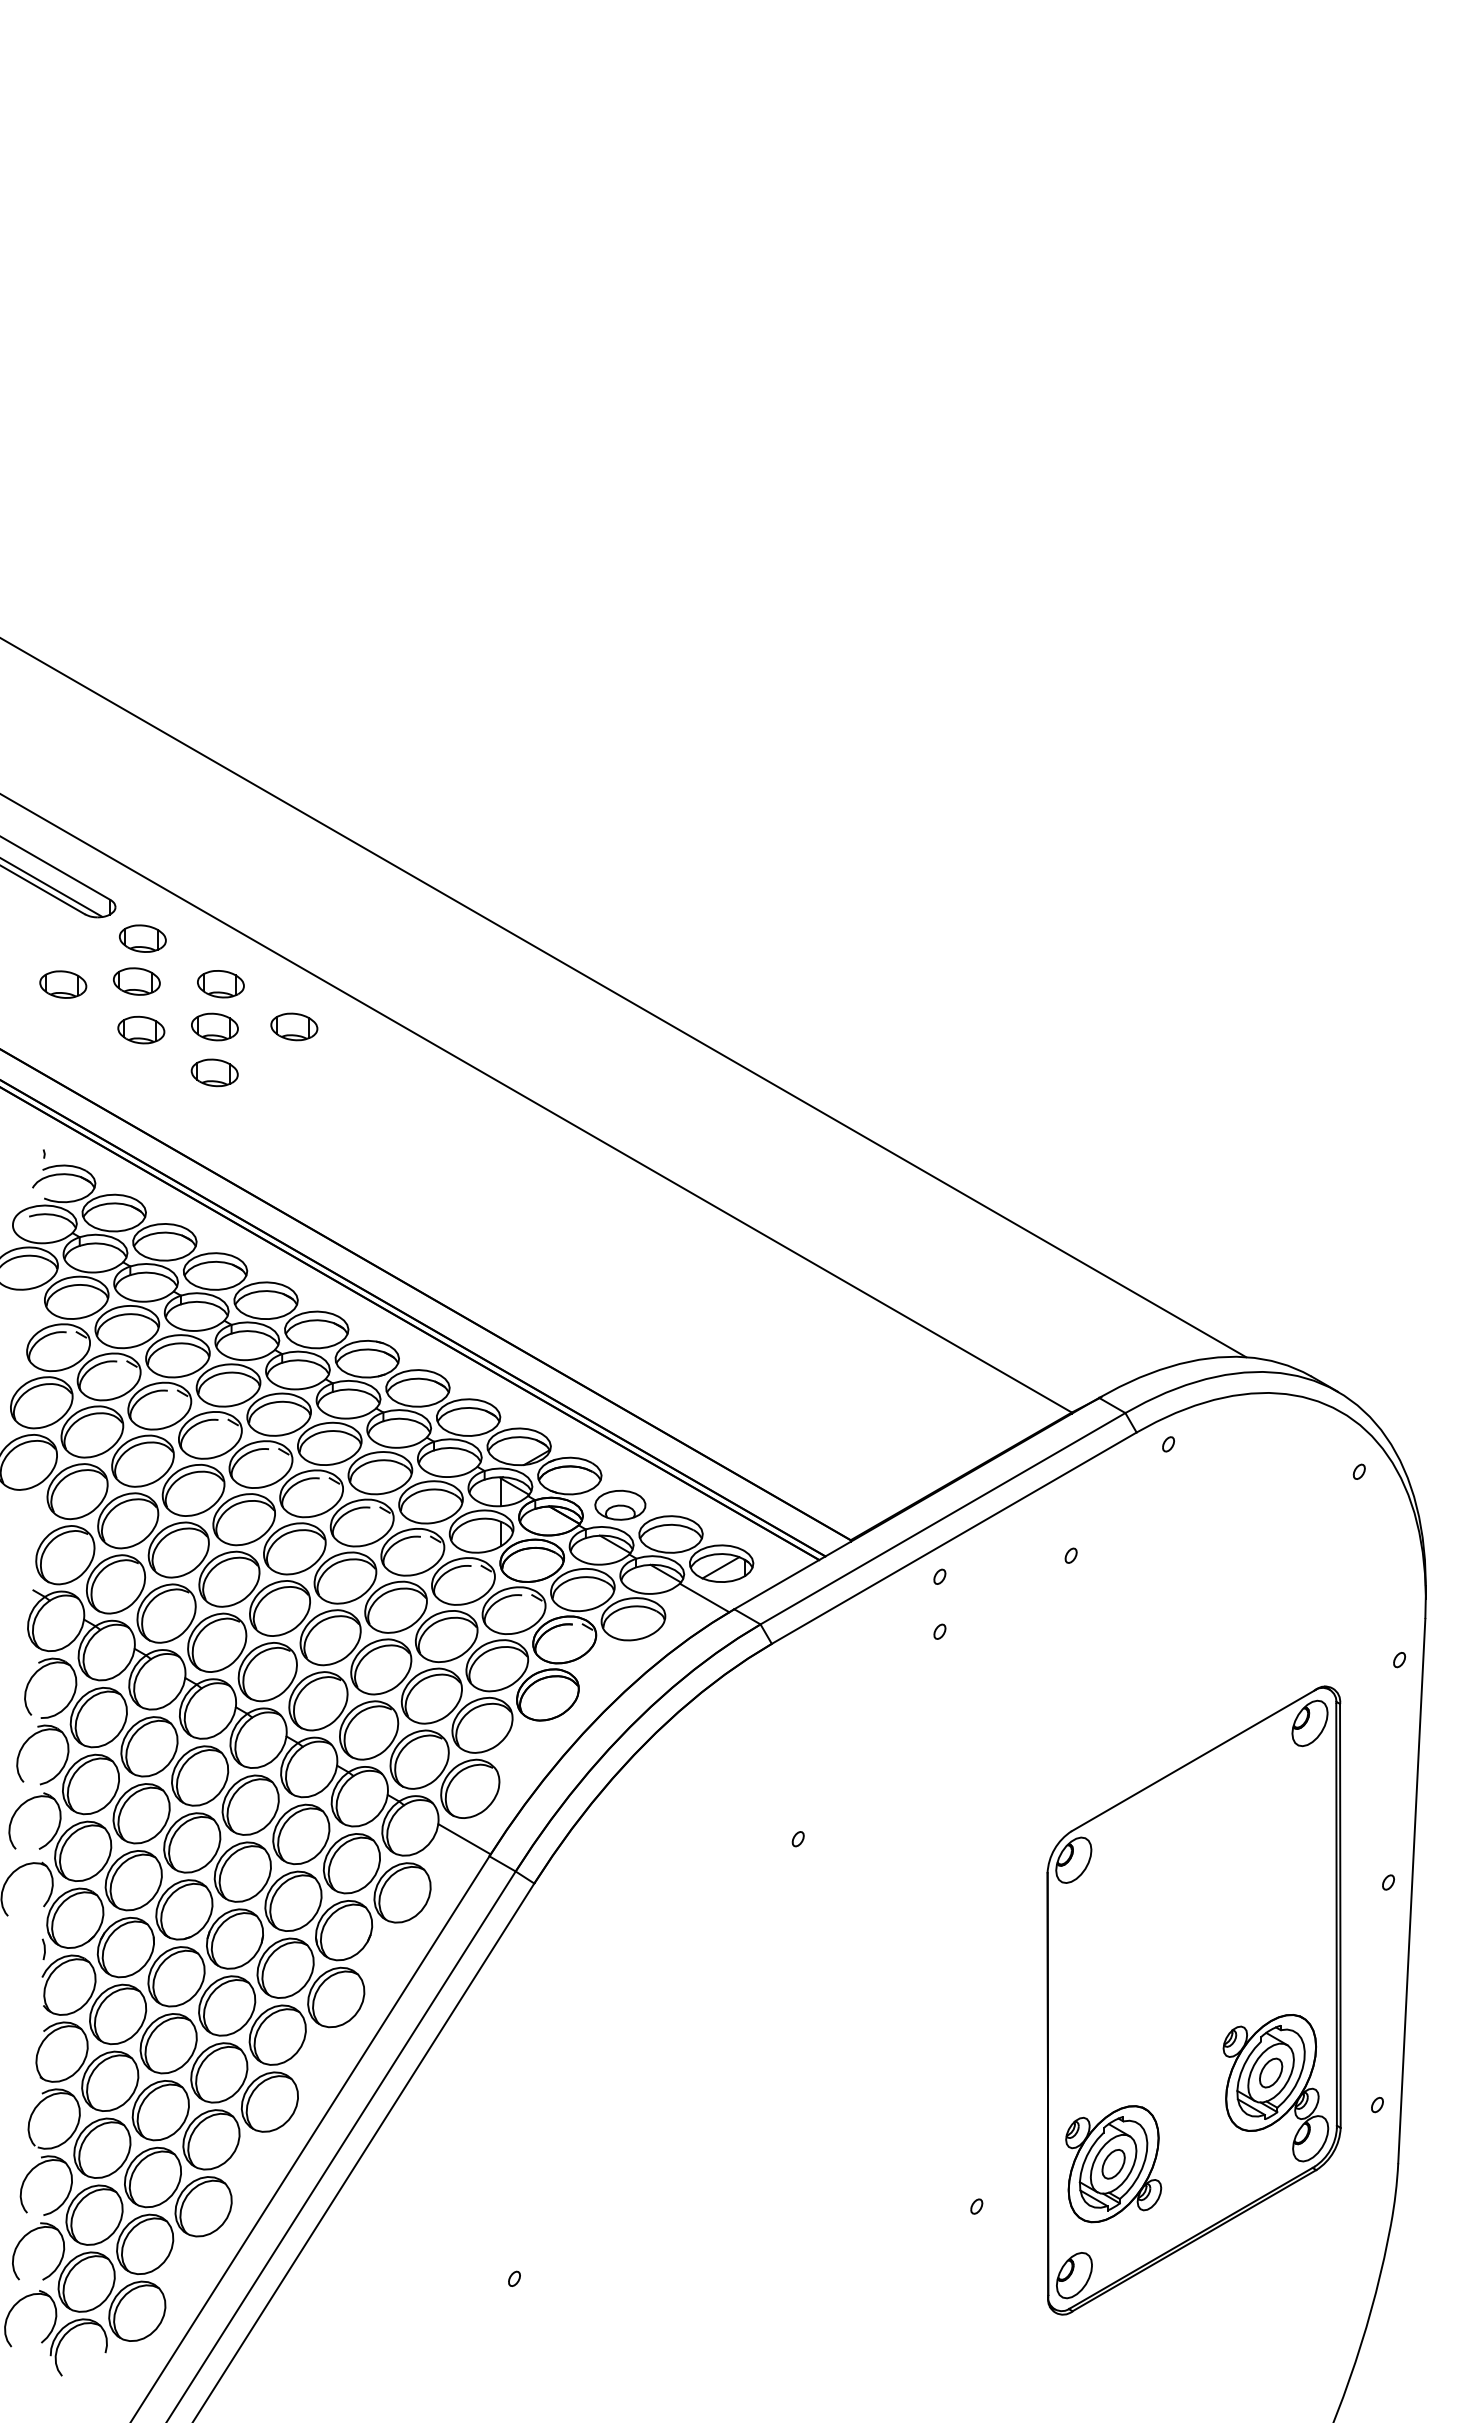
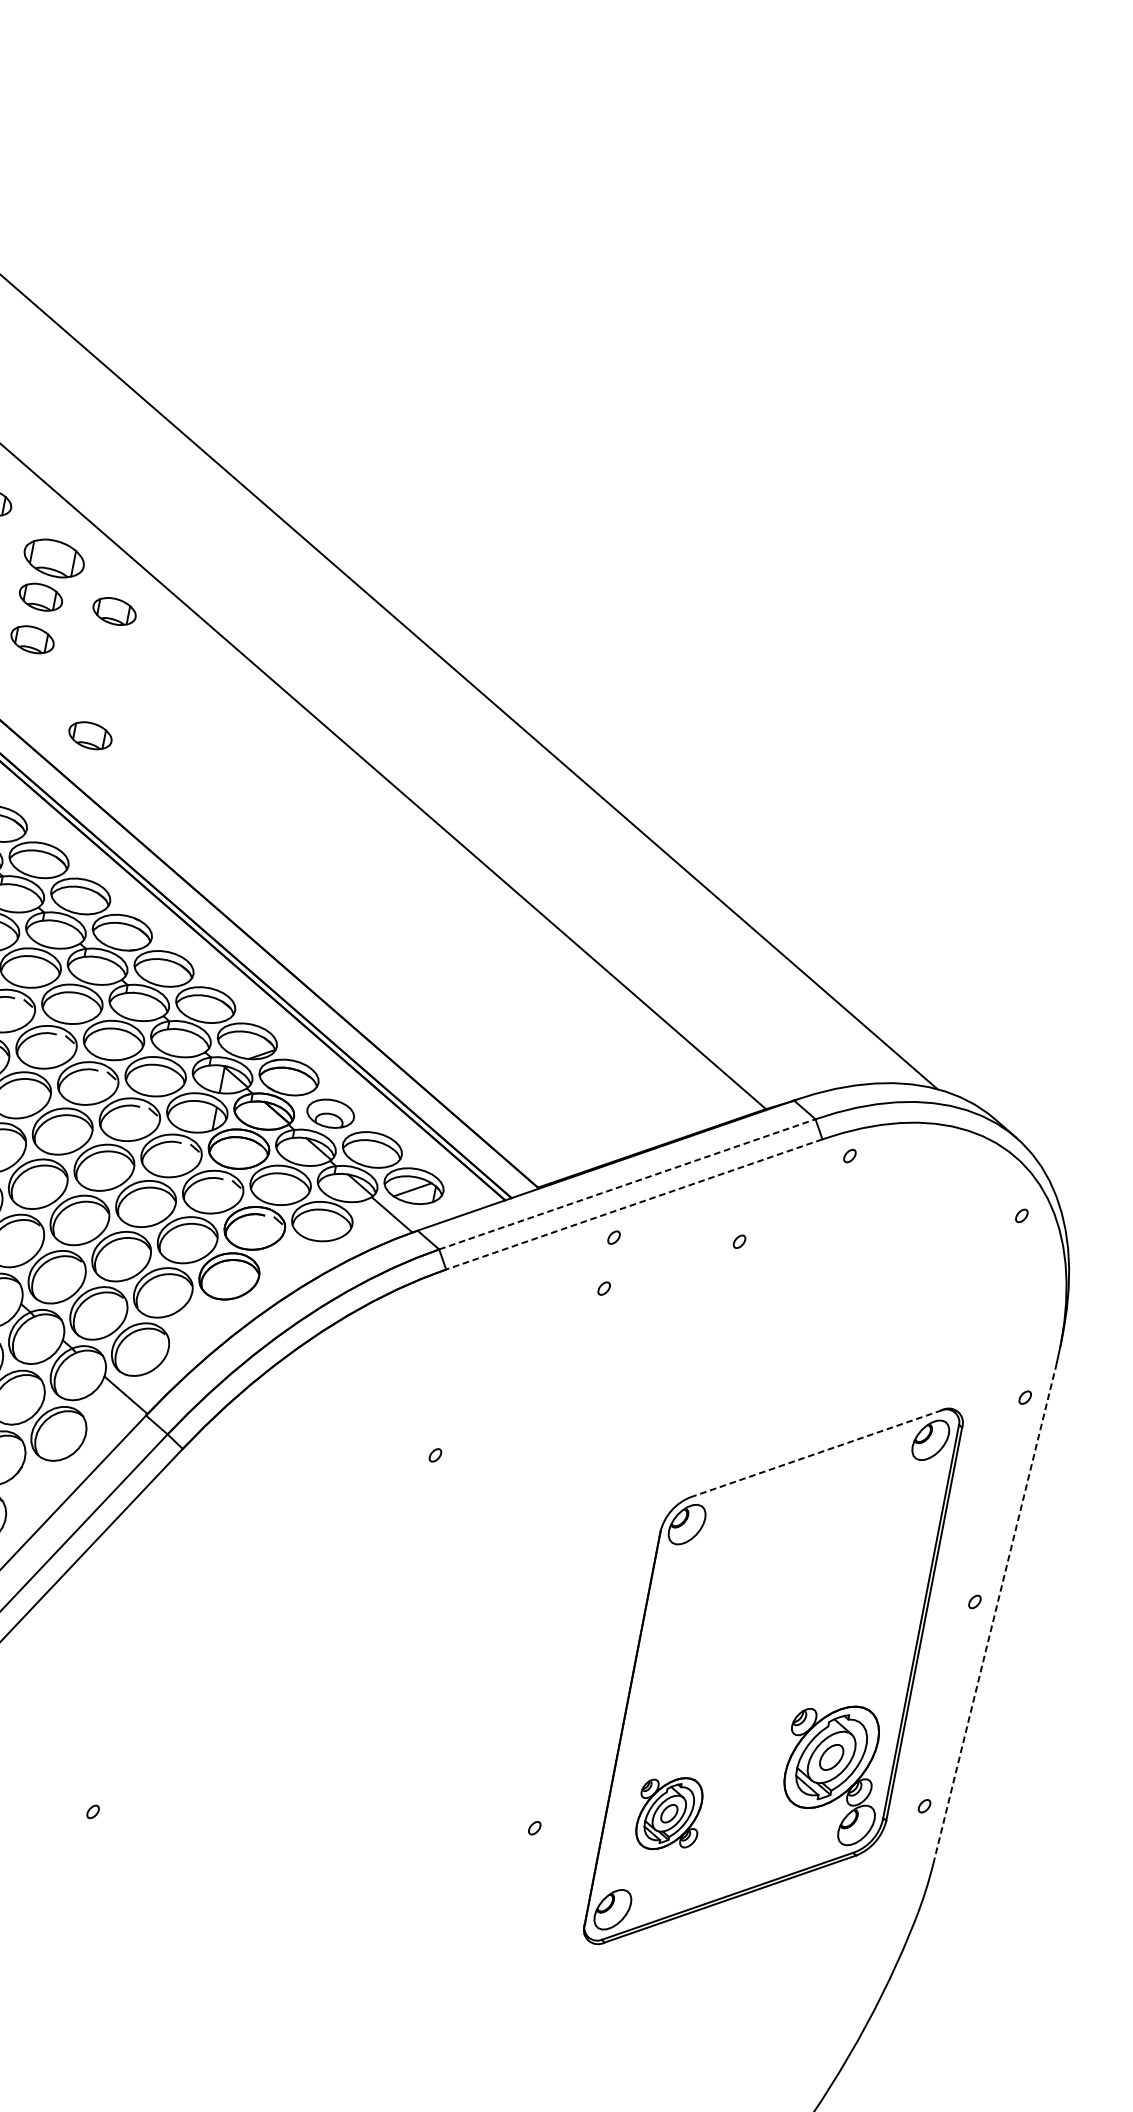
part: (220, 984) -> (53, 558), size x1.4
part: (294, 1160) -> (90, 735), added
line: (942, 1518) -> (626, 1184), solid -> dashed
line: (954, 1538) -> (634, 1204), solid -> dashed
line: (1193, 1760) -> (816, 1453), solid -> dashed
line: (1411, 1890) -> (994, 1613), solid -> dashed
part: (1113, 2164) -> (669, 1813), size x0.7

